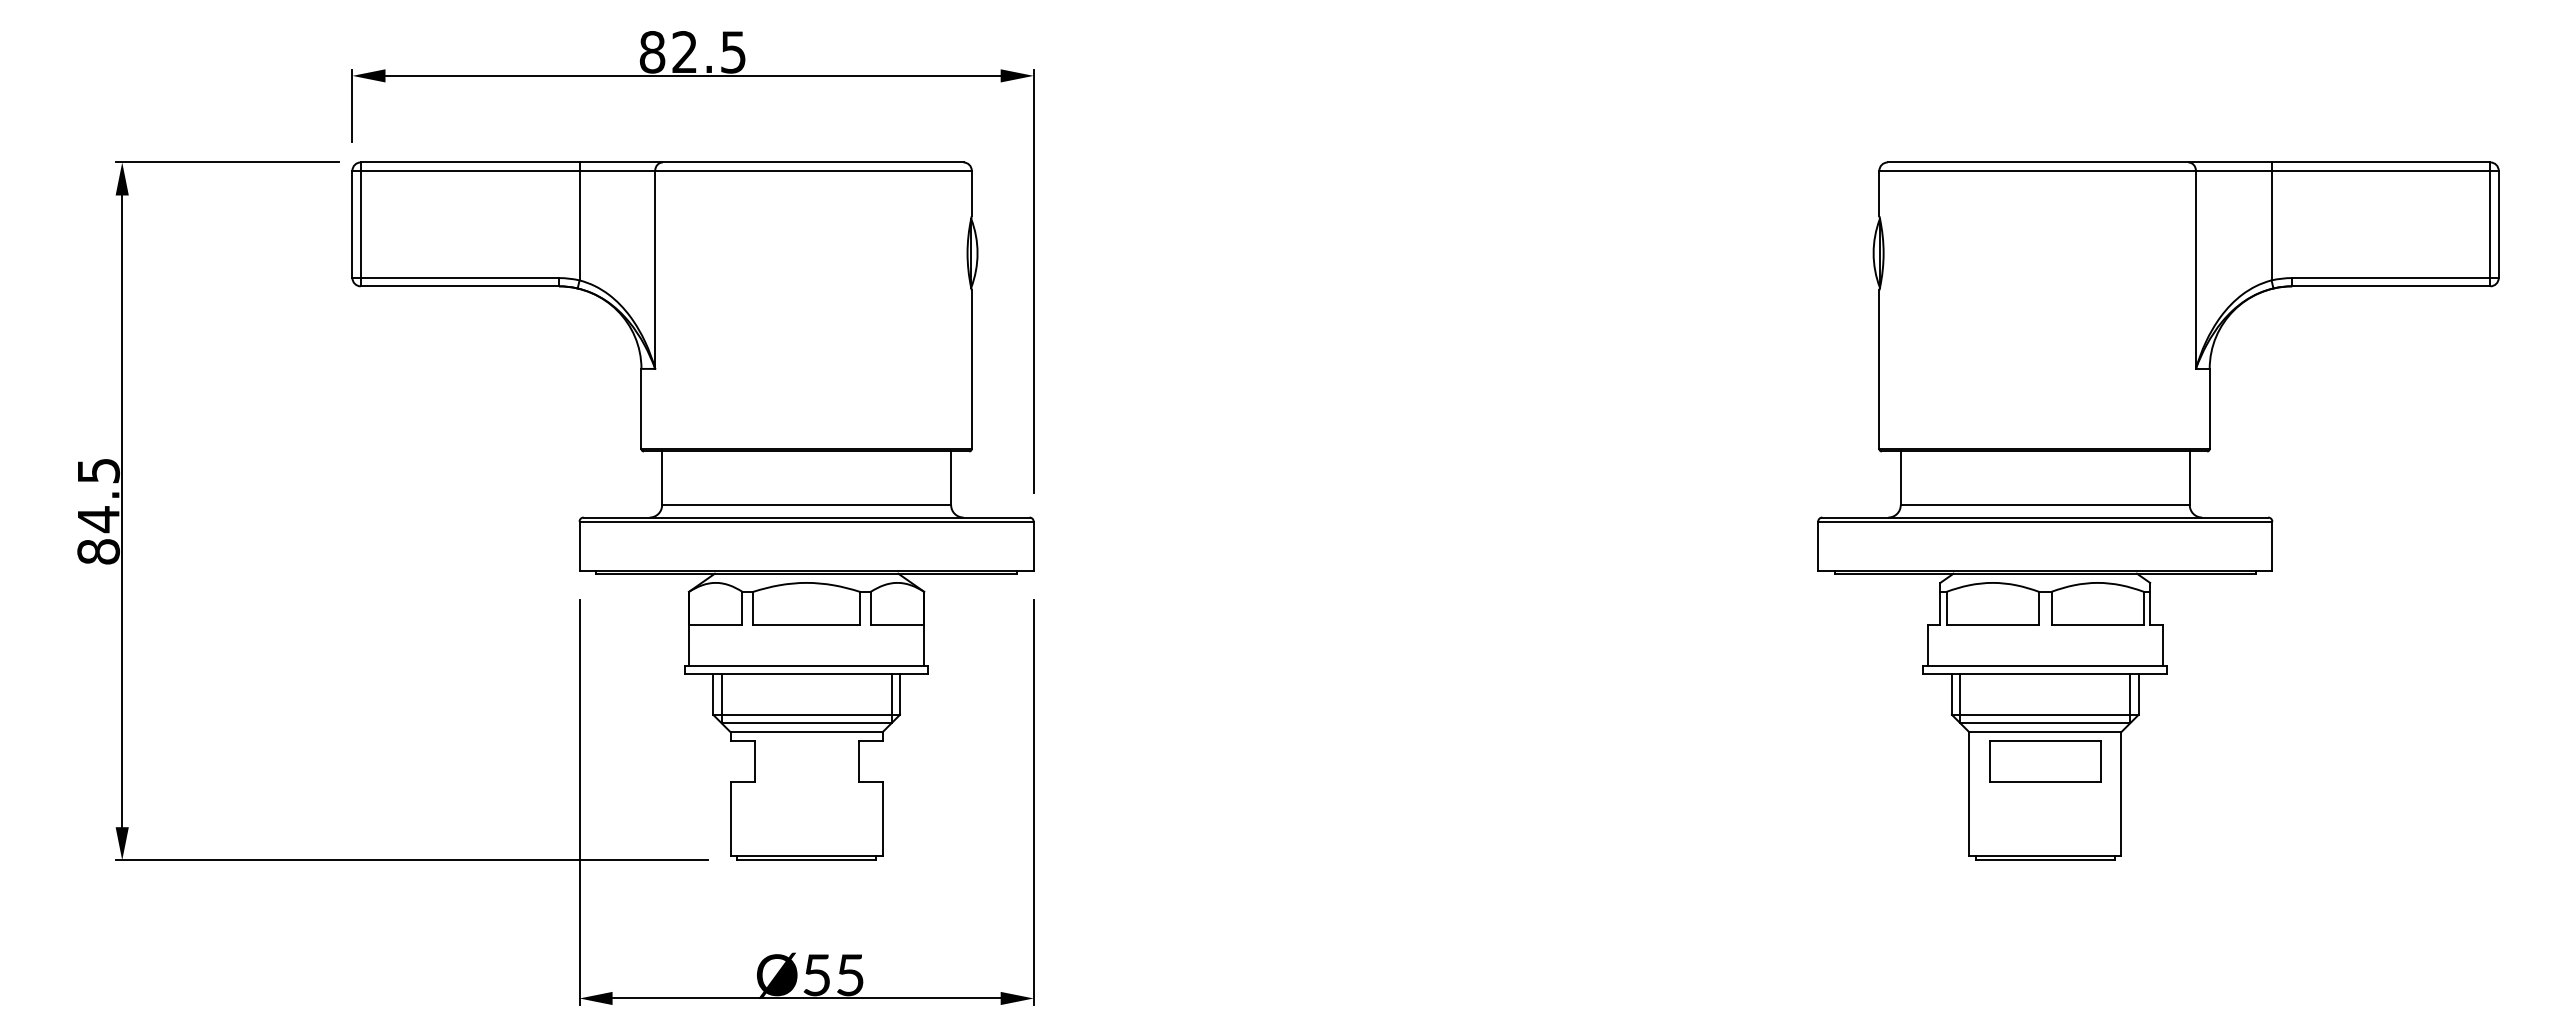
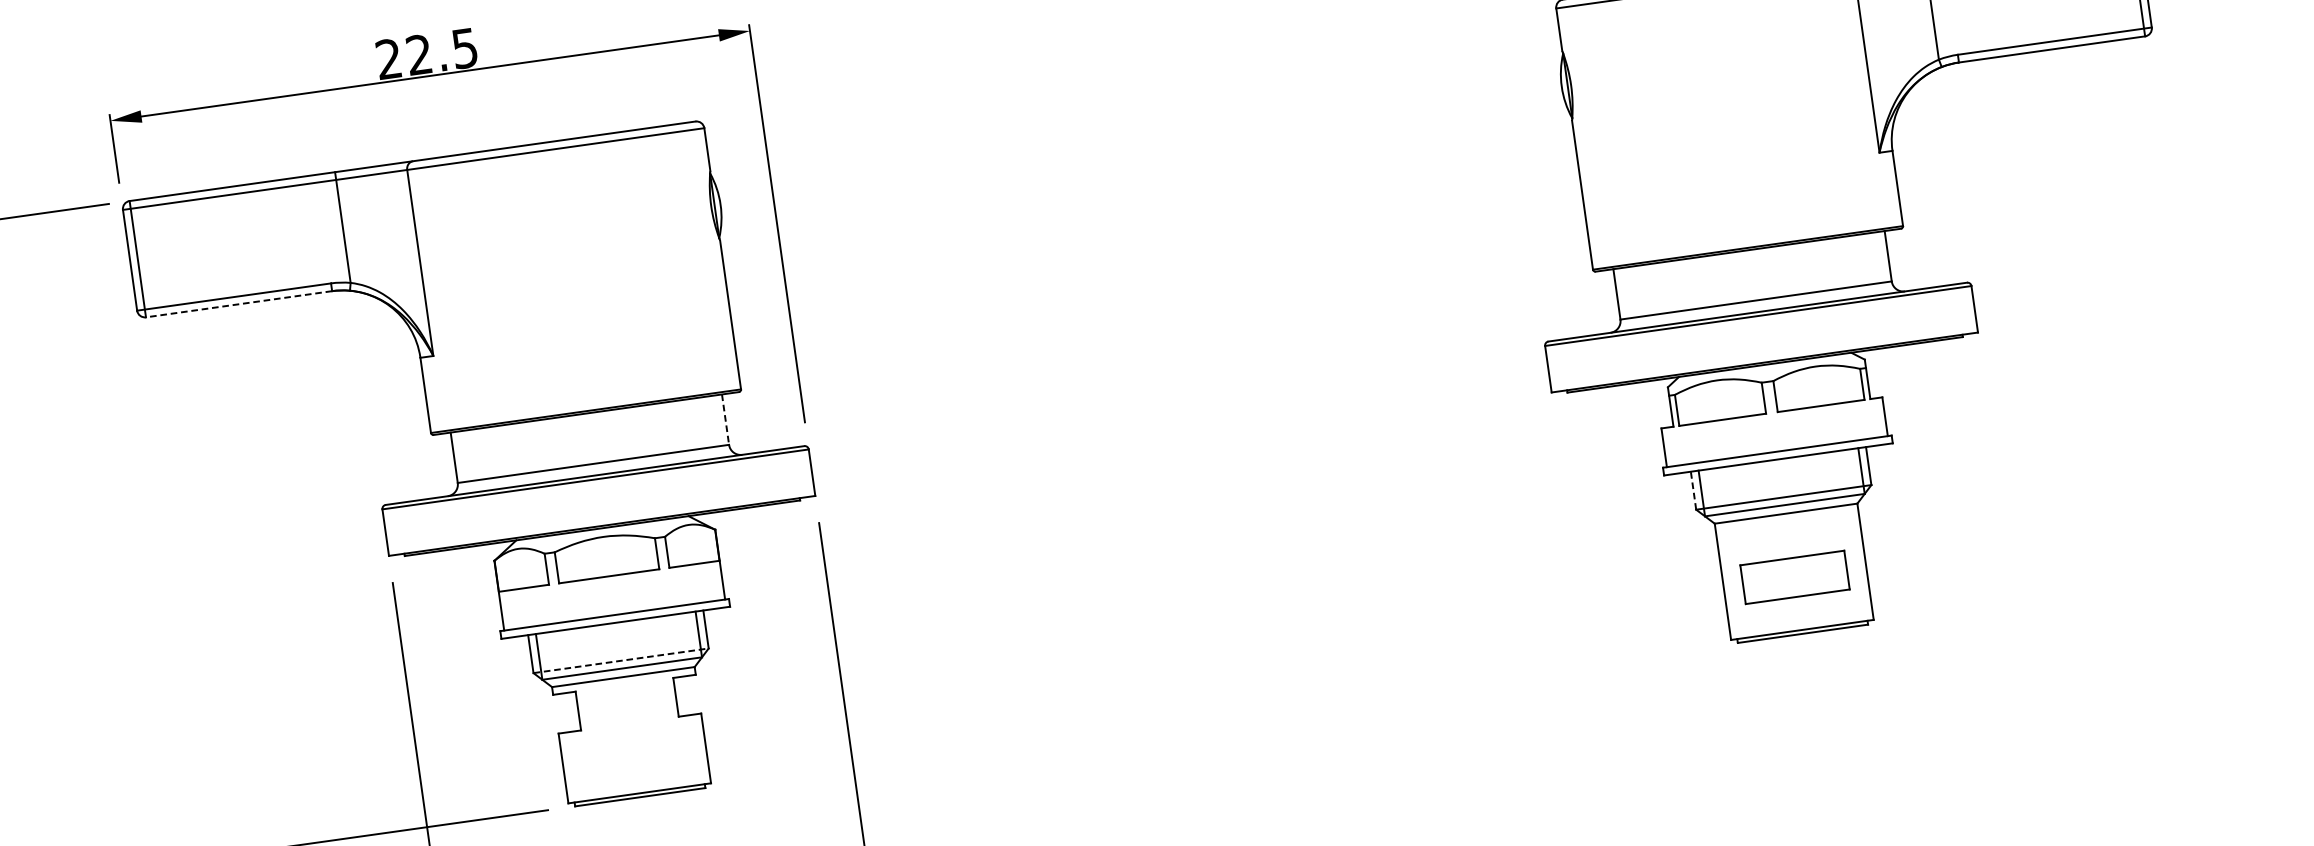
text: (652, 52) -> (389, 59), 82.5 -> 22.5
line: (459, 286) -> (238, 304), solid -> dashed
line: (951, 478) -> (725, 419), solid -> dashed
line: (1951, 694) -> (1693, 490), solid -> dashed
line: (807, 714) -> (621, 660), solid -> dashed
part: (2045, 761) -> (1795, 577), moved

